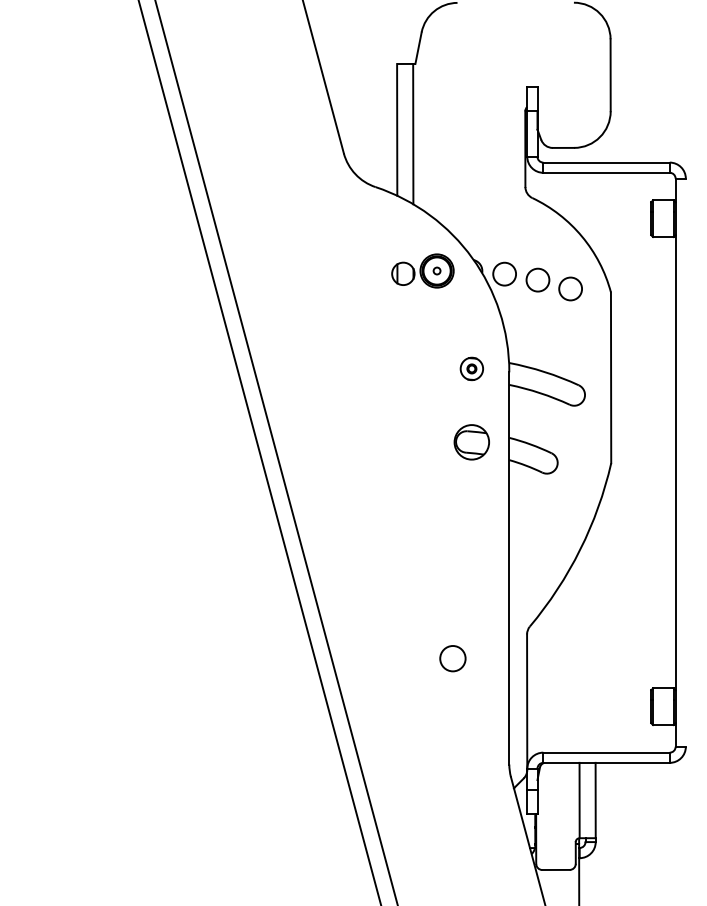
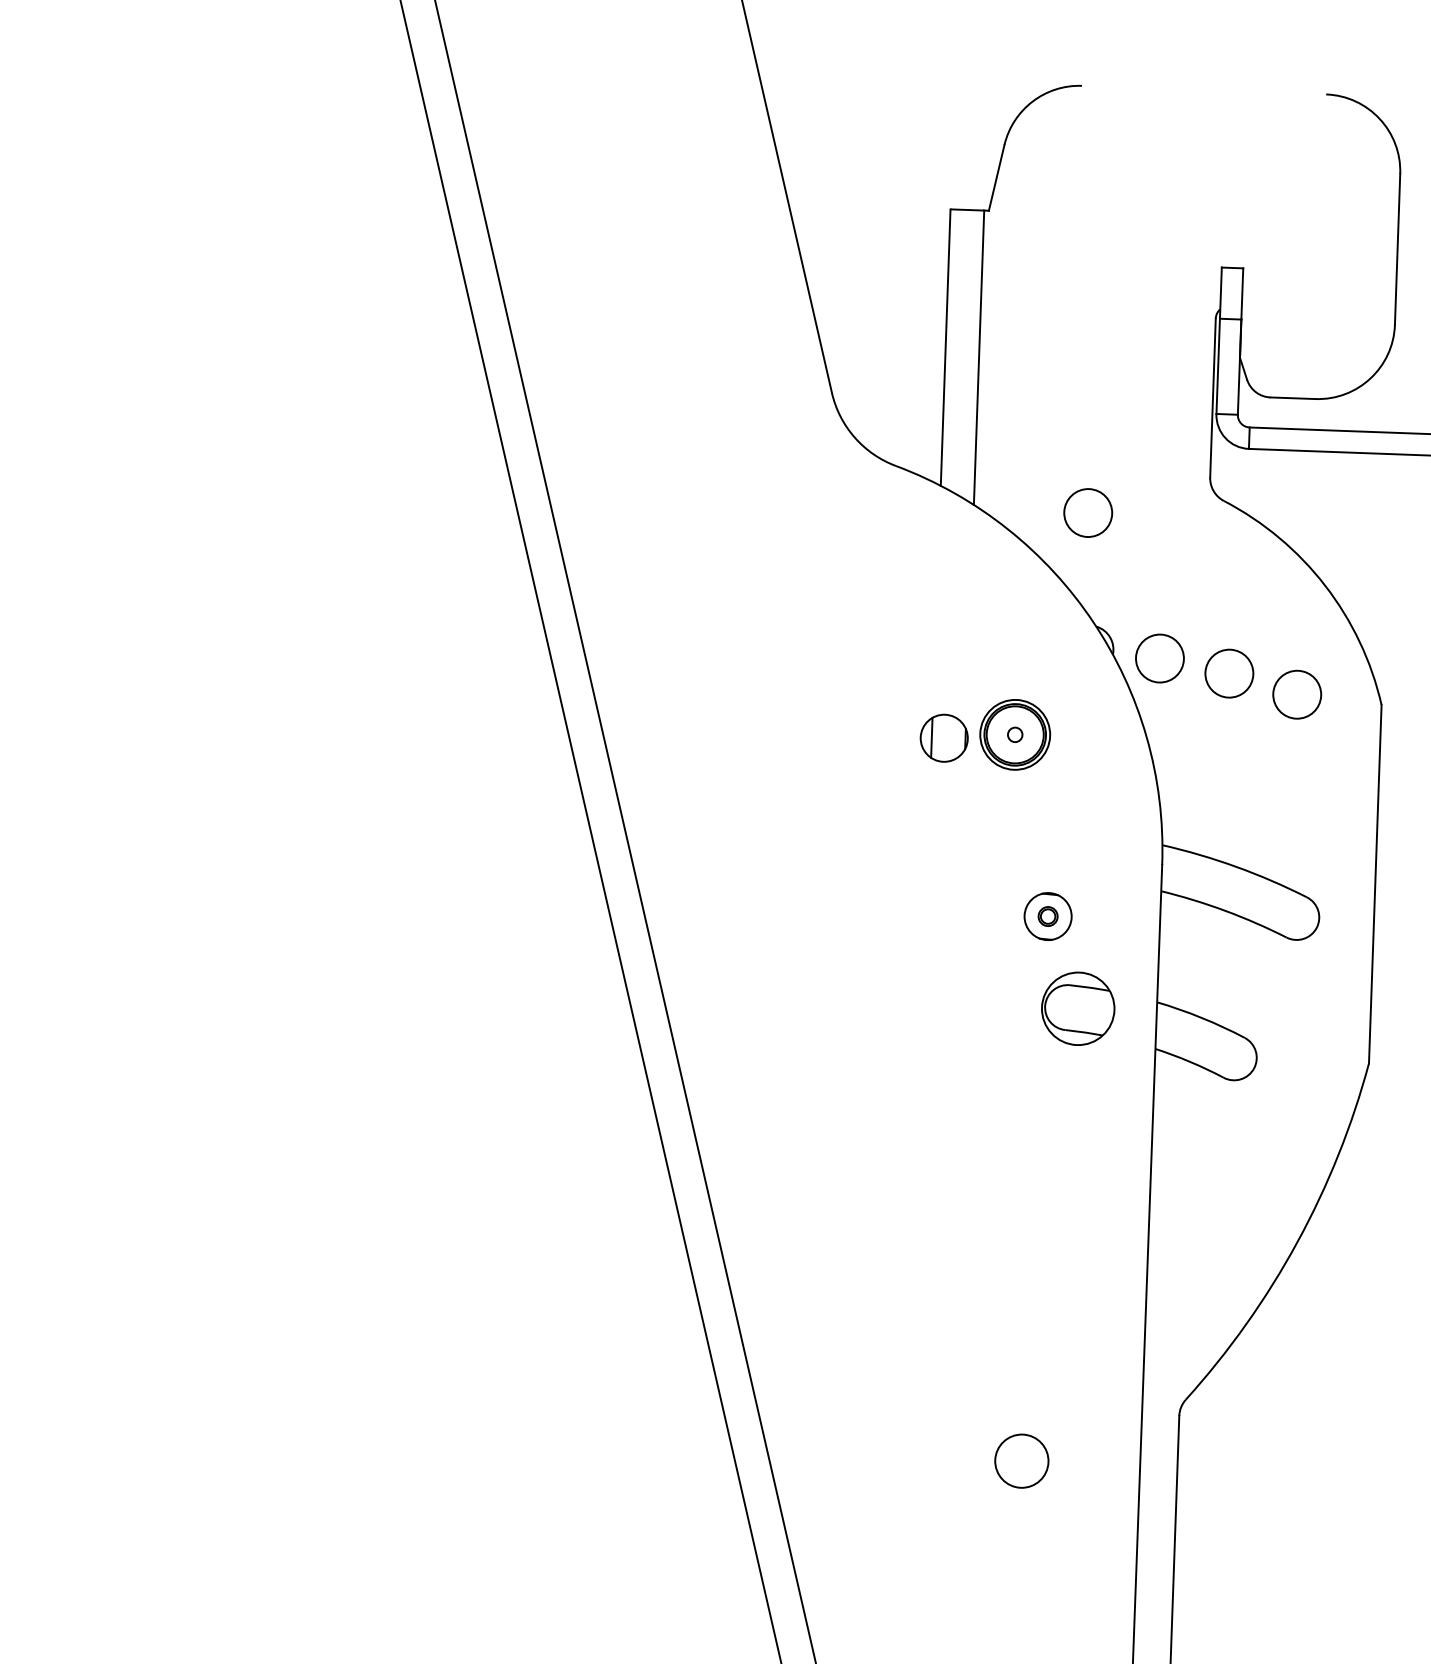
circle: (467, 205) -> (1087, 511), added
part: (422, 270) -> (984, 732), moved
part: (471, 368) -> (1047, 915), moved

